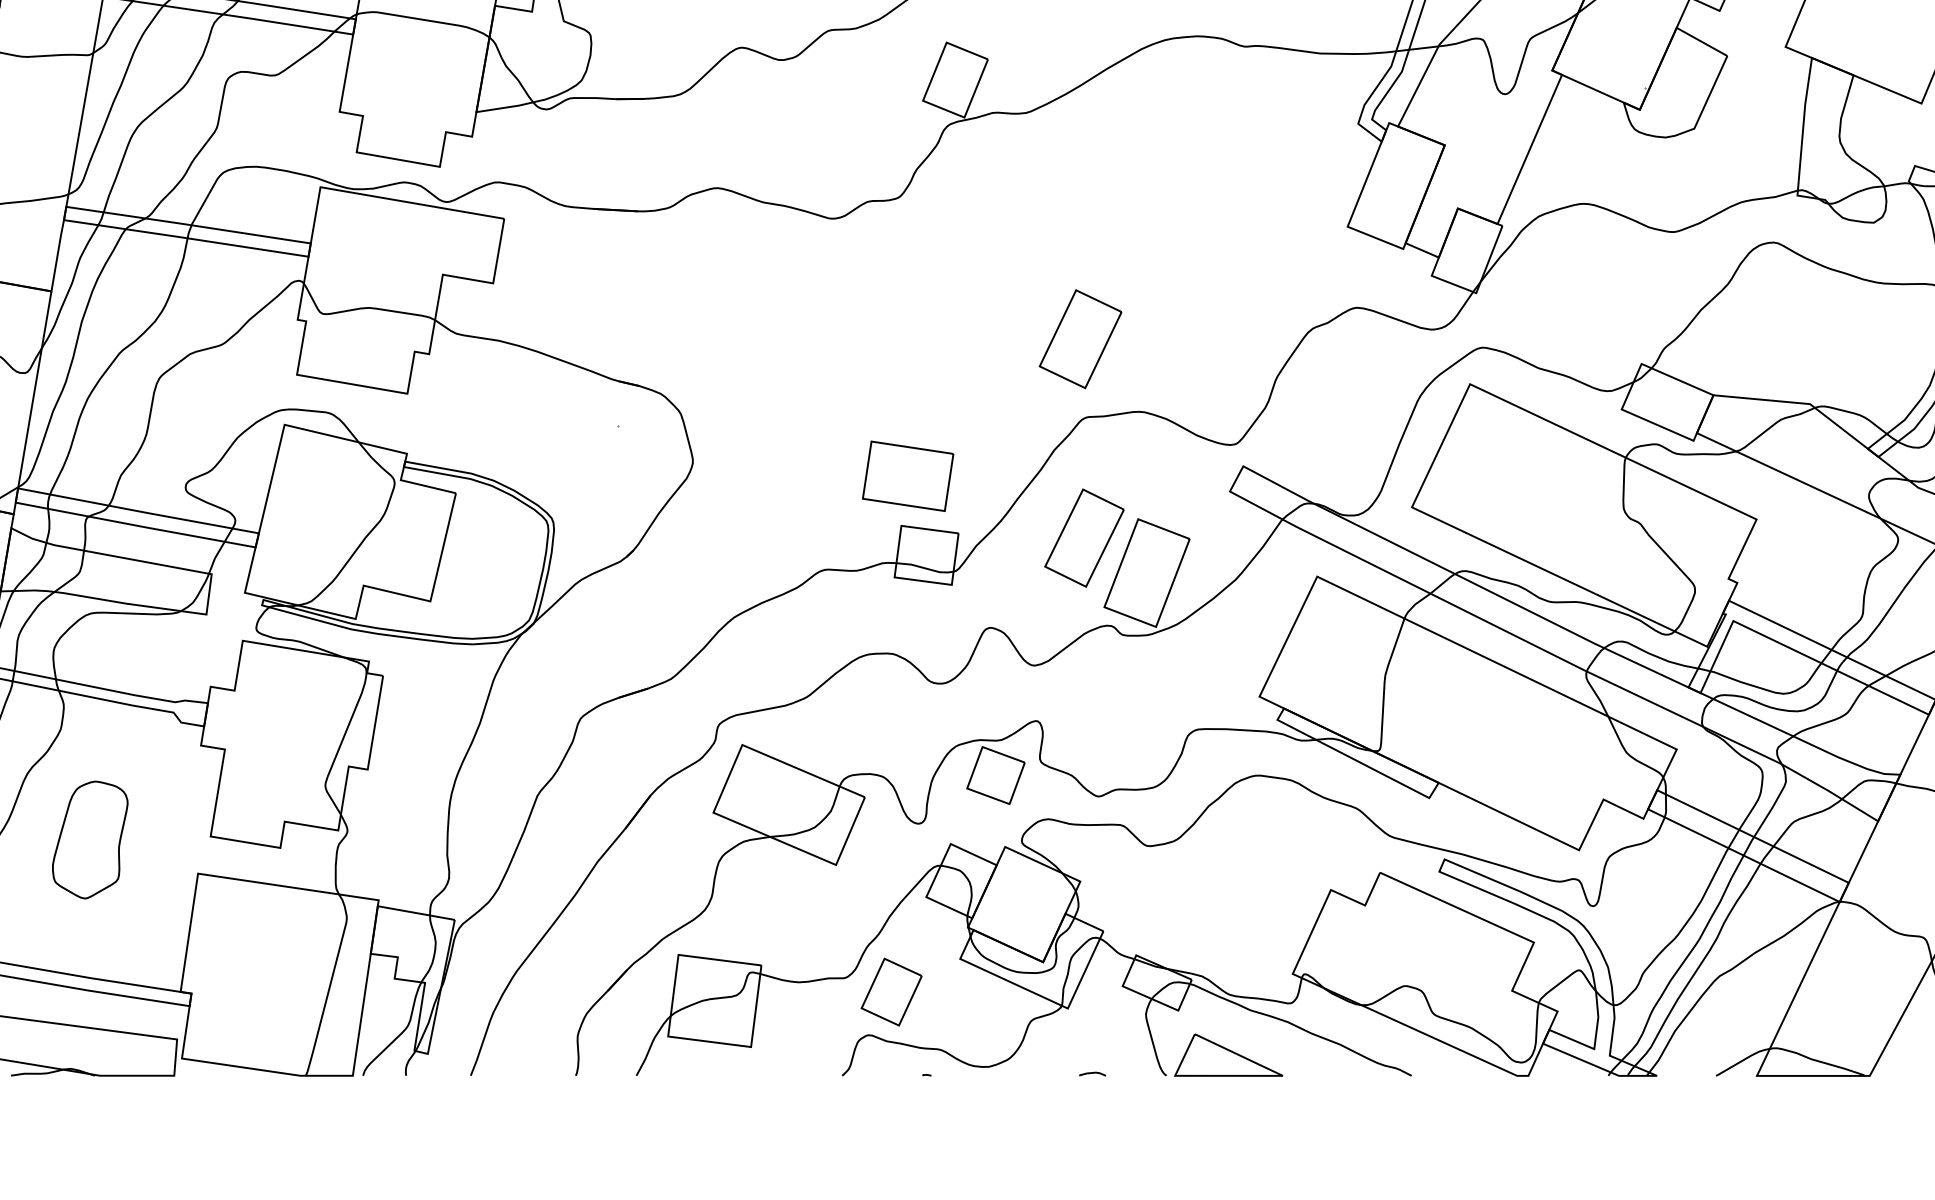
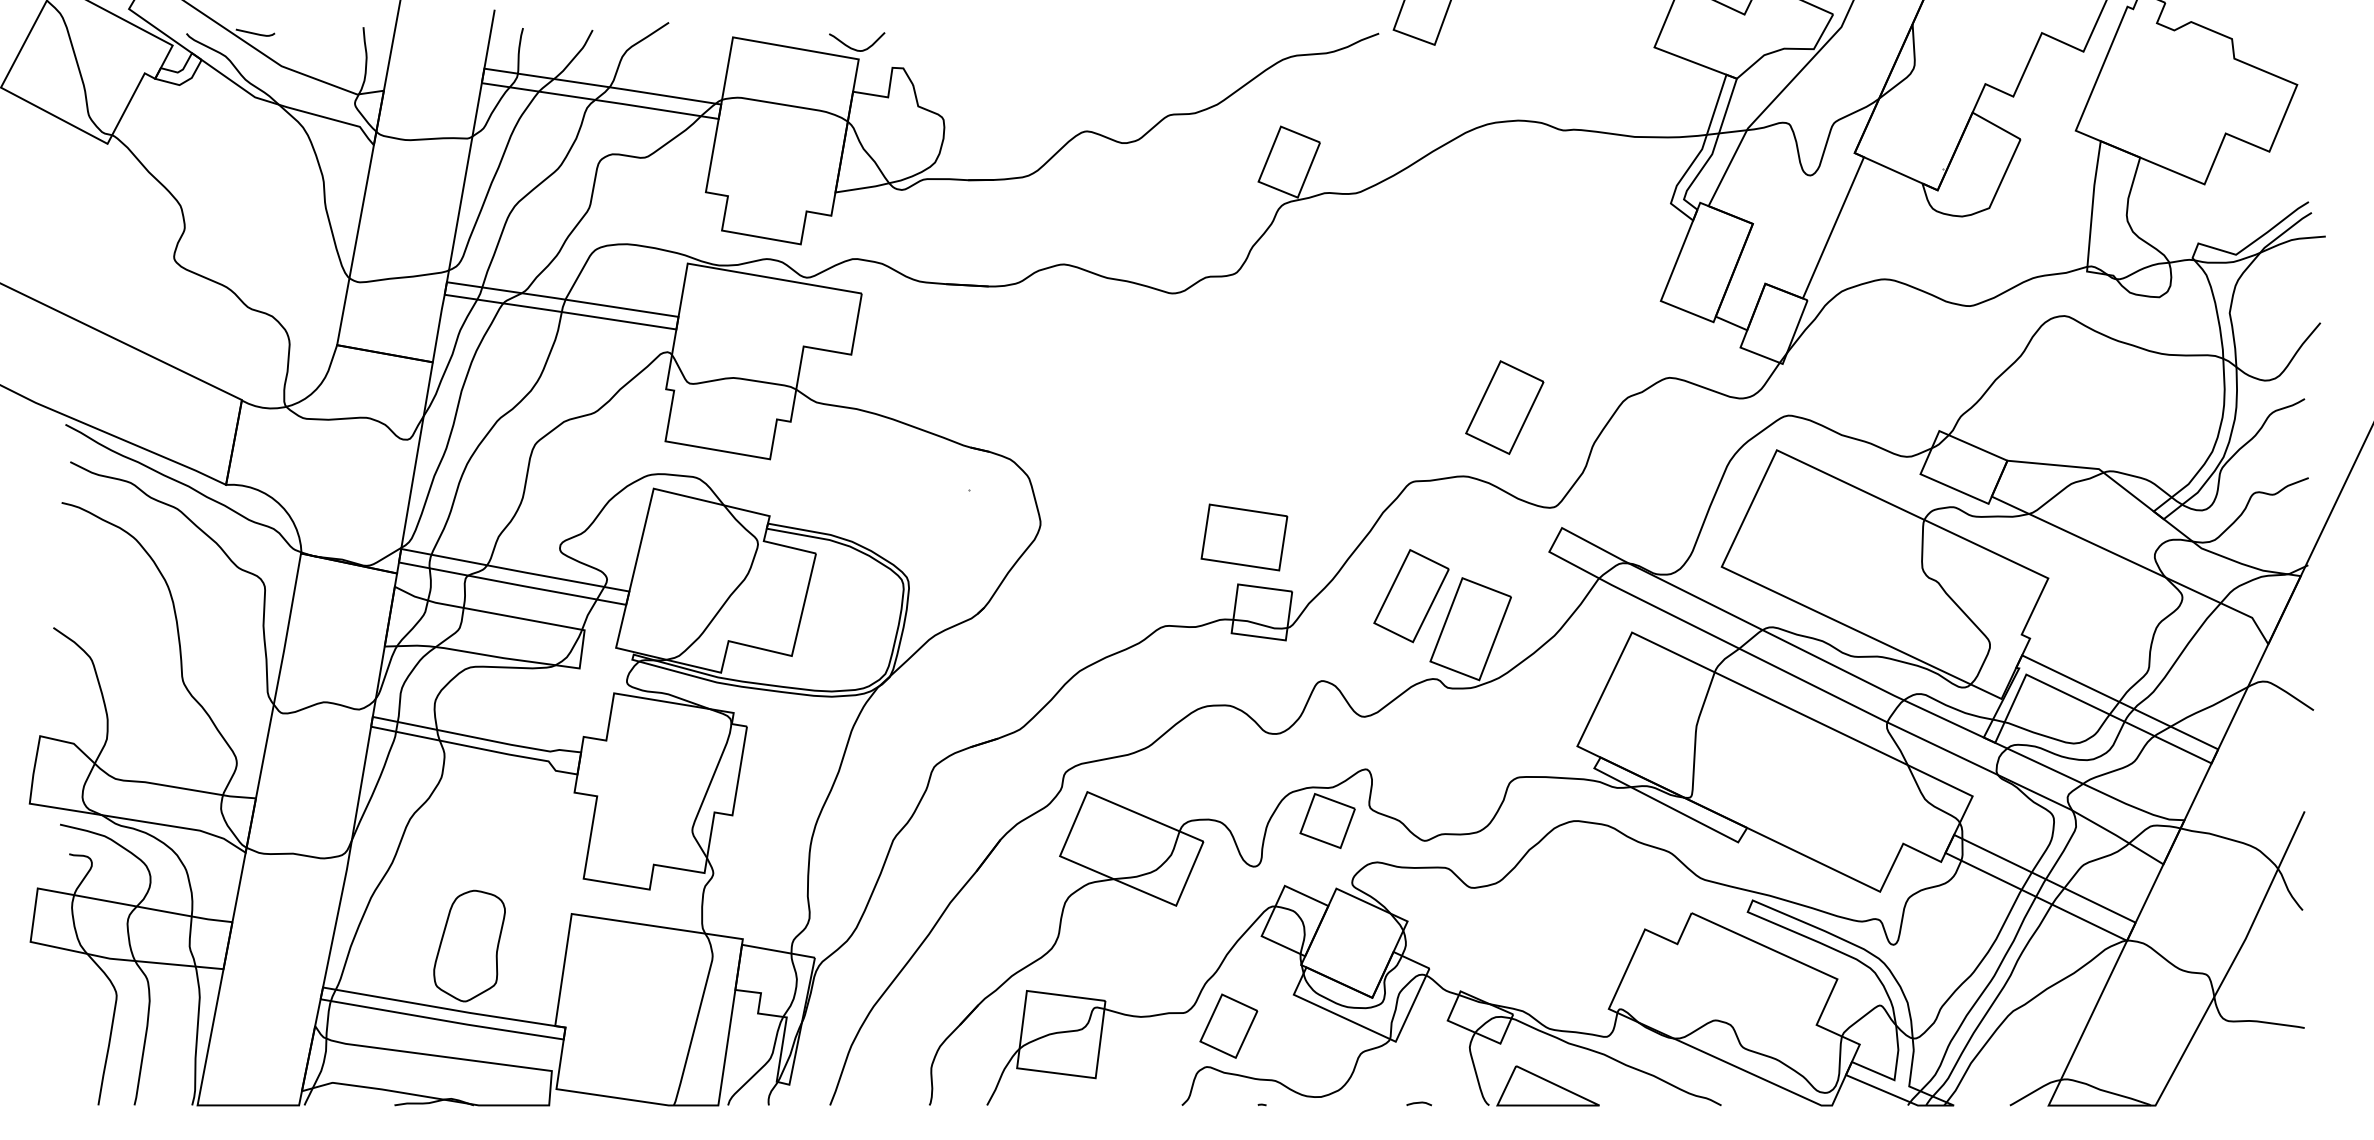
part: (1080, 339) -> (1504, 407), moved
part: (90, 839) -> (469, 945), moved

